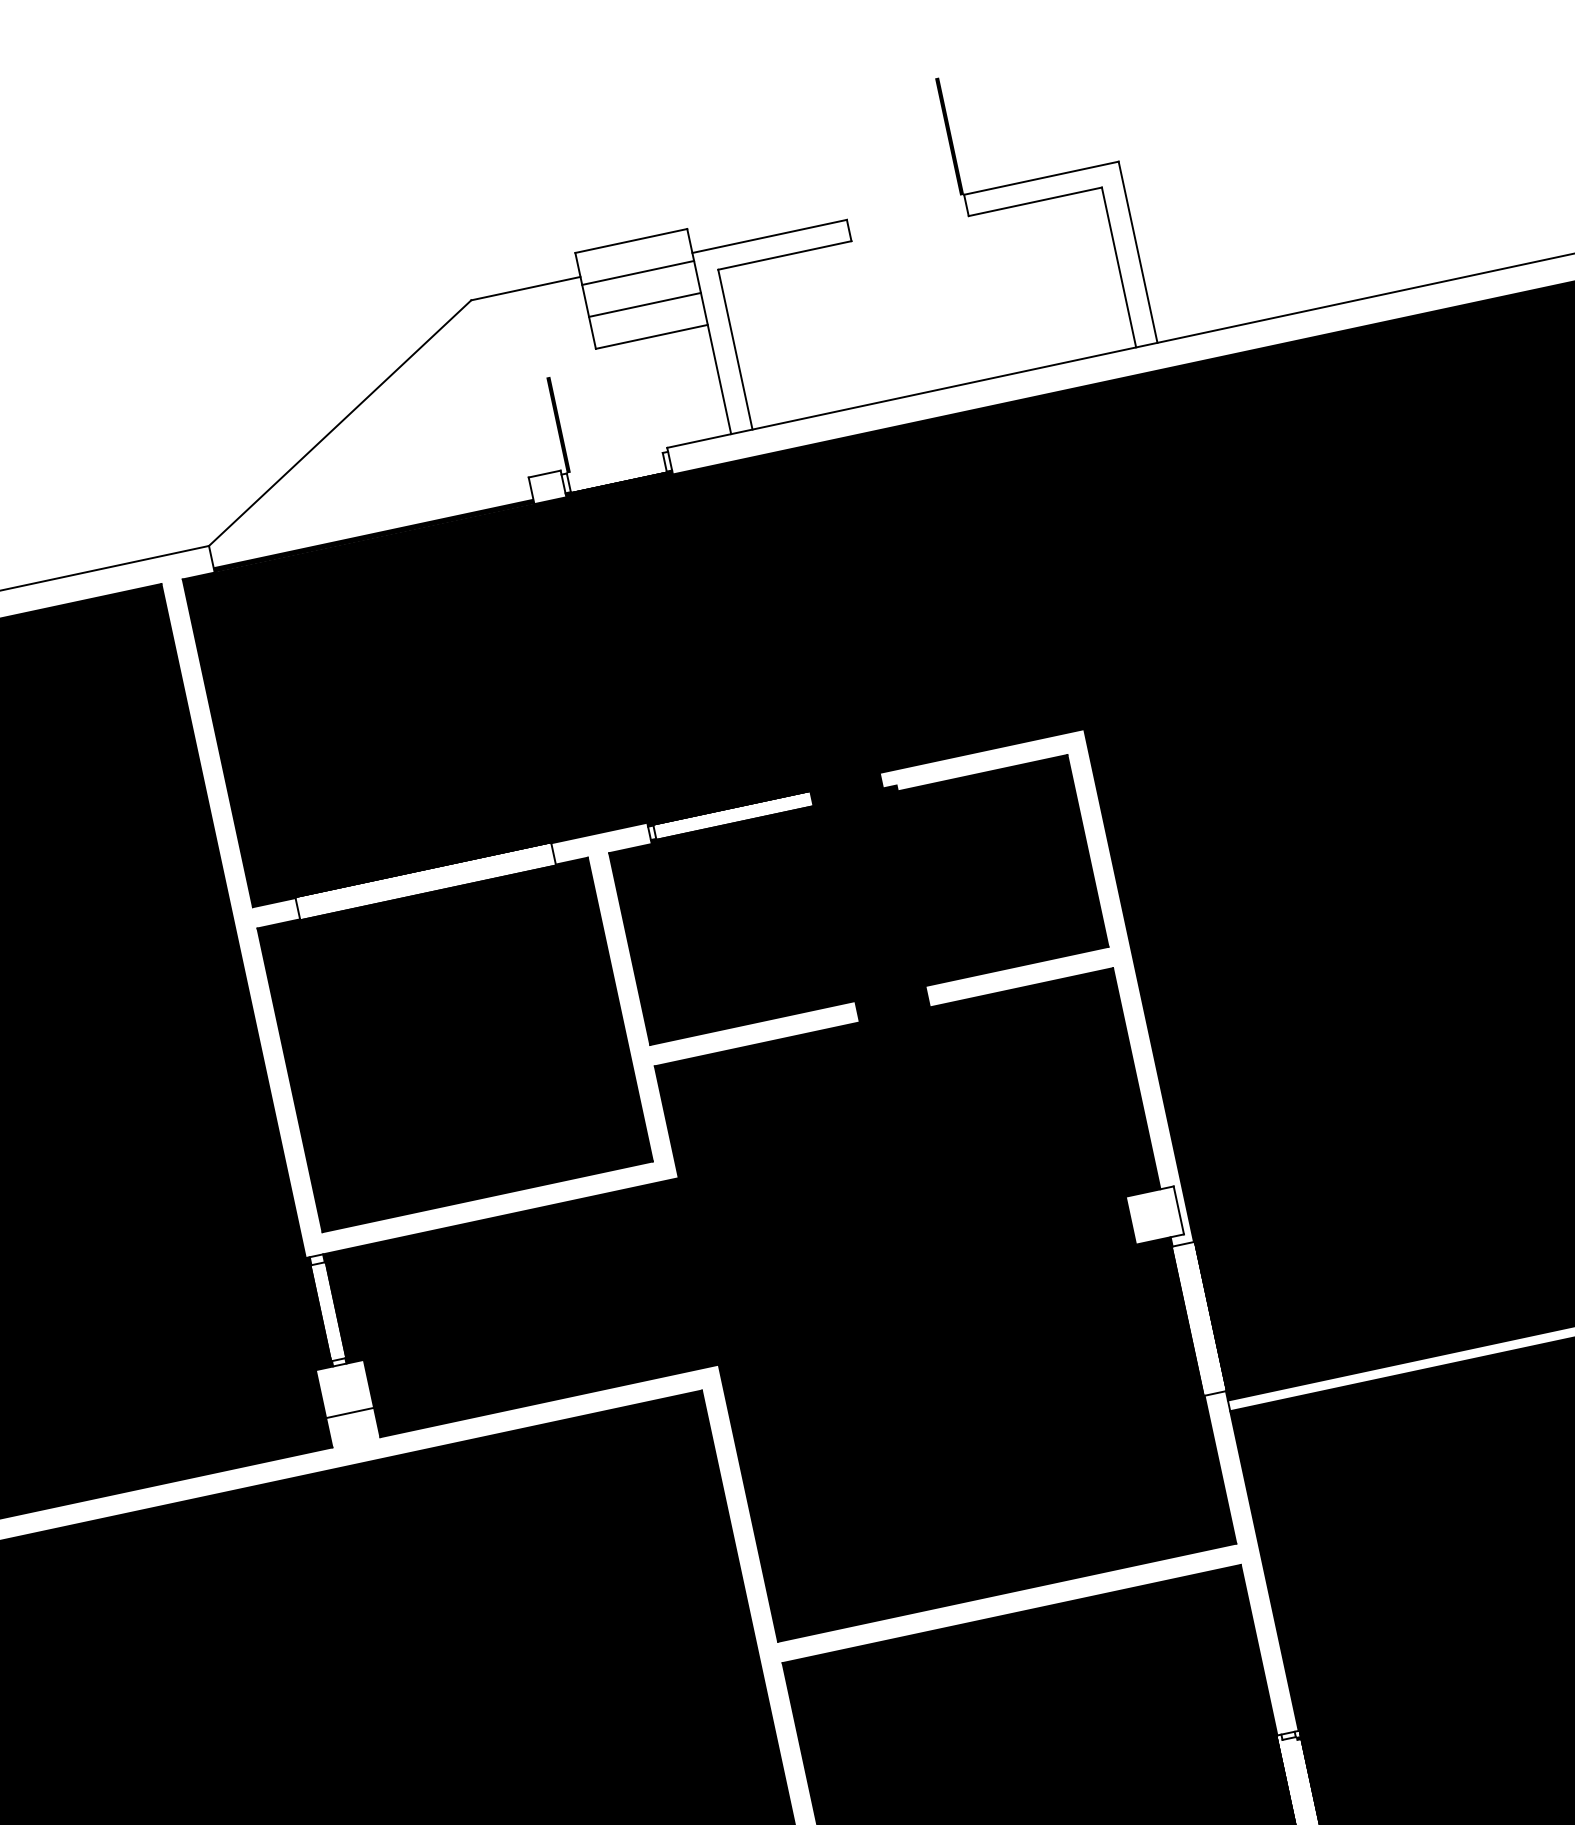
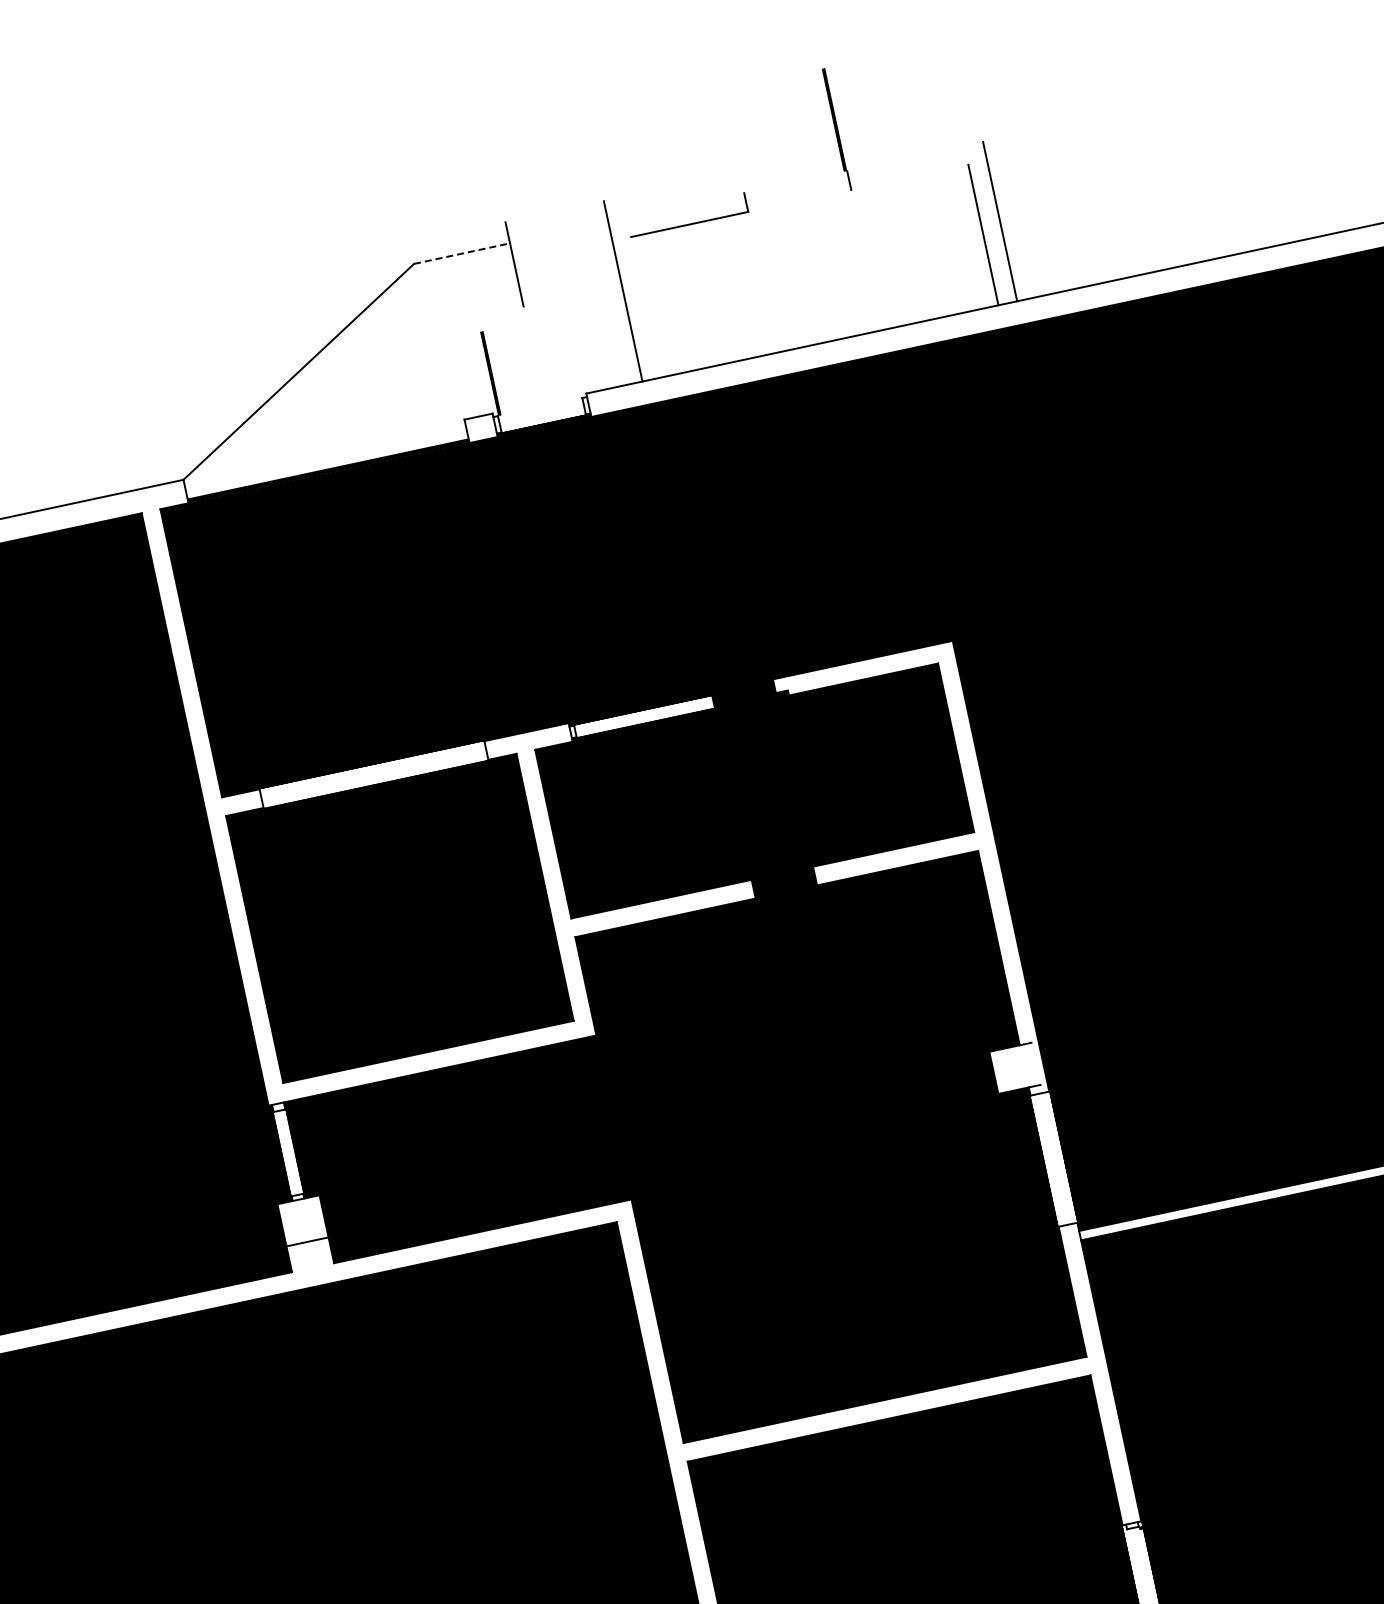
line: (1041, 178) -> (915, 156), removed
line: (1034, 200) -> (909, 176), removed
line: (769, 236) -> (676, 207), removed
line: (631, 240) -> (554, 211), removed
line: (637, 272) -> (560, 239), removed
line: (526, 288) -> (462, 253), solid -> dashed
line: (644, 304) -> (566, 267), removed
line: (651, 336) -> (572, 295), removed
line: (735, 349) -> (646, 307), removed
line: (1178, 1210) -> (1035, 1063), removed

